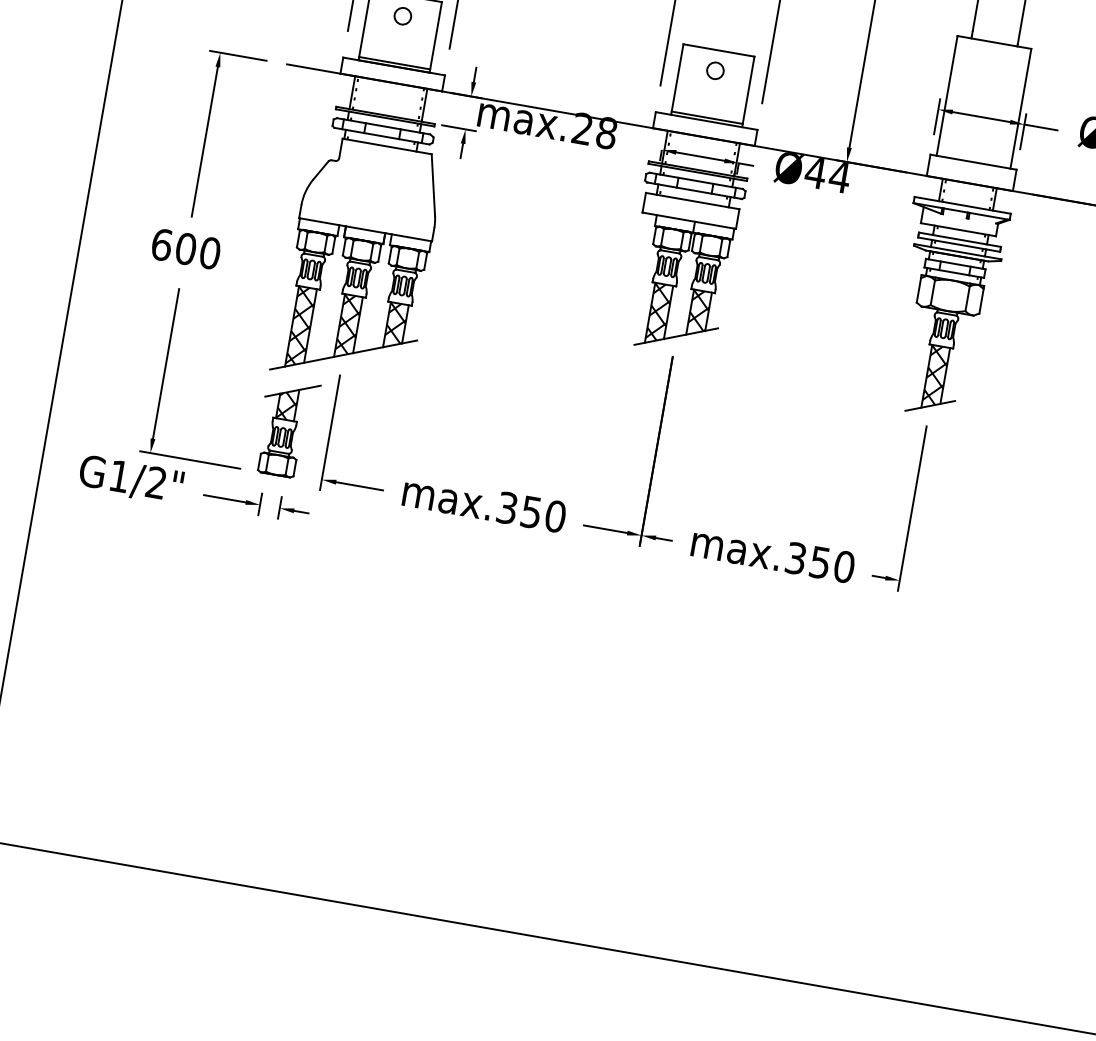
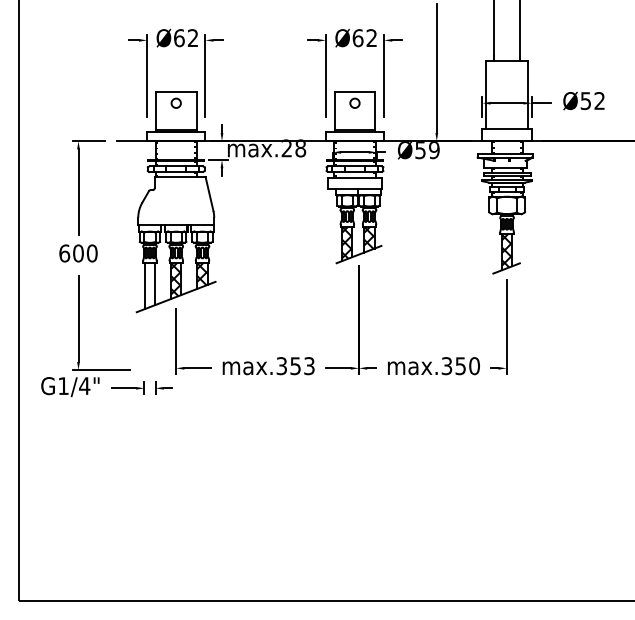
text: (827, 175) -> (427, 150), Ø44 -> Ø59
hatch: (300, 326) -> (149, 285), removed
part: (286, 428) -> (151, 343), removed
text: (156, 481) -> (84, 385), G1/2" -> G1/4"
text: (555, 517) -> (309, 366), max.350 -> max.353

